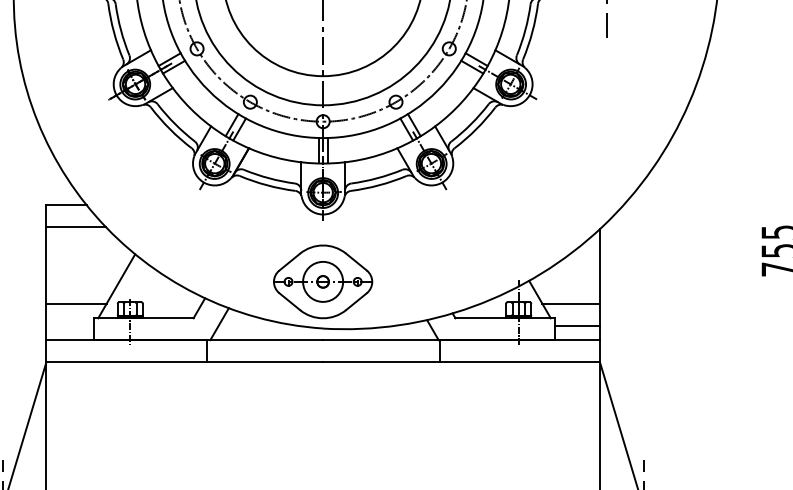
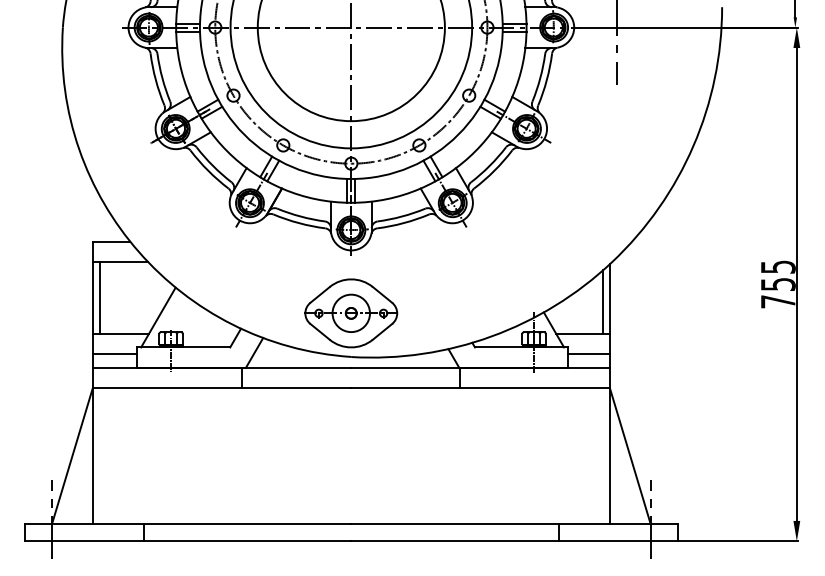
line: (53, 264) -> (99, 297), added
line: (593, 269) -> (603, 301), added
line: (69, 325) -> (114, 354), added

